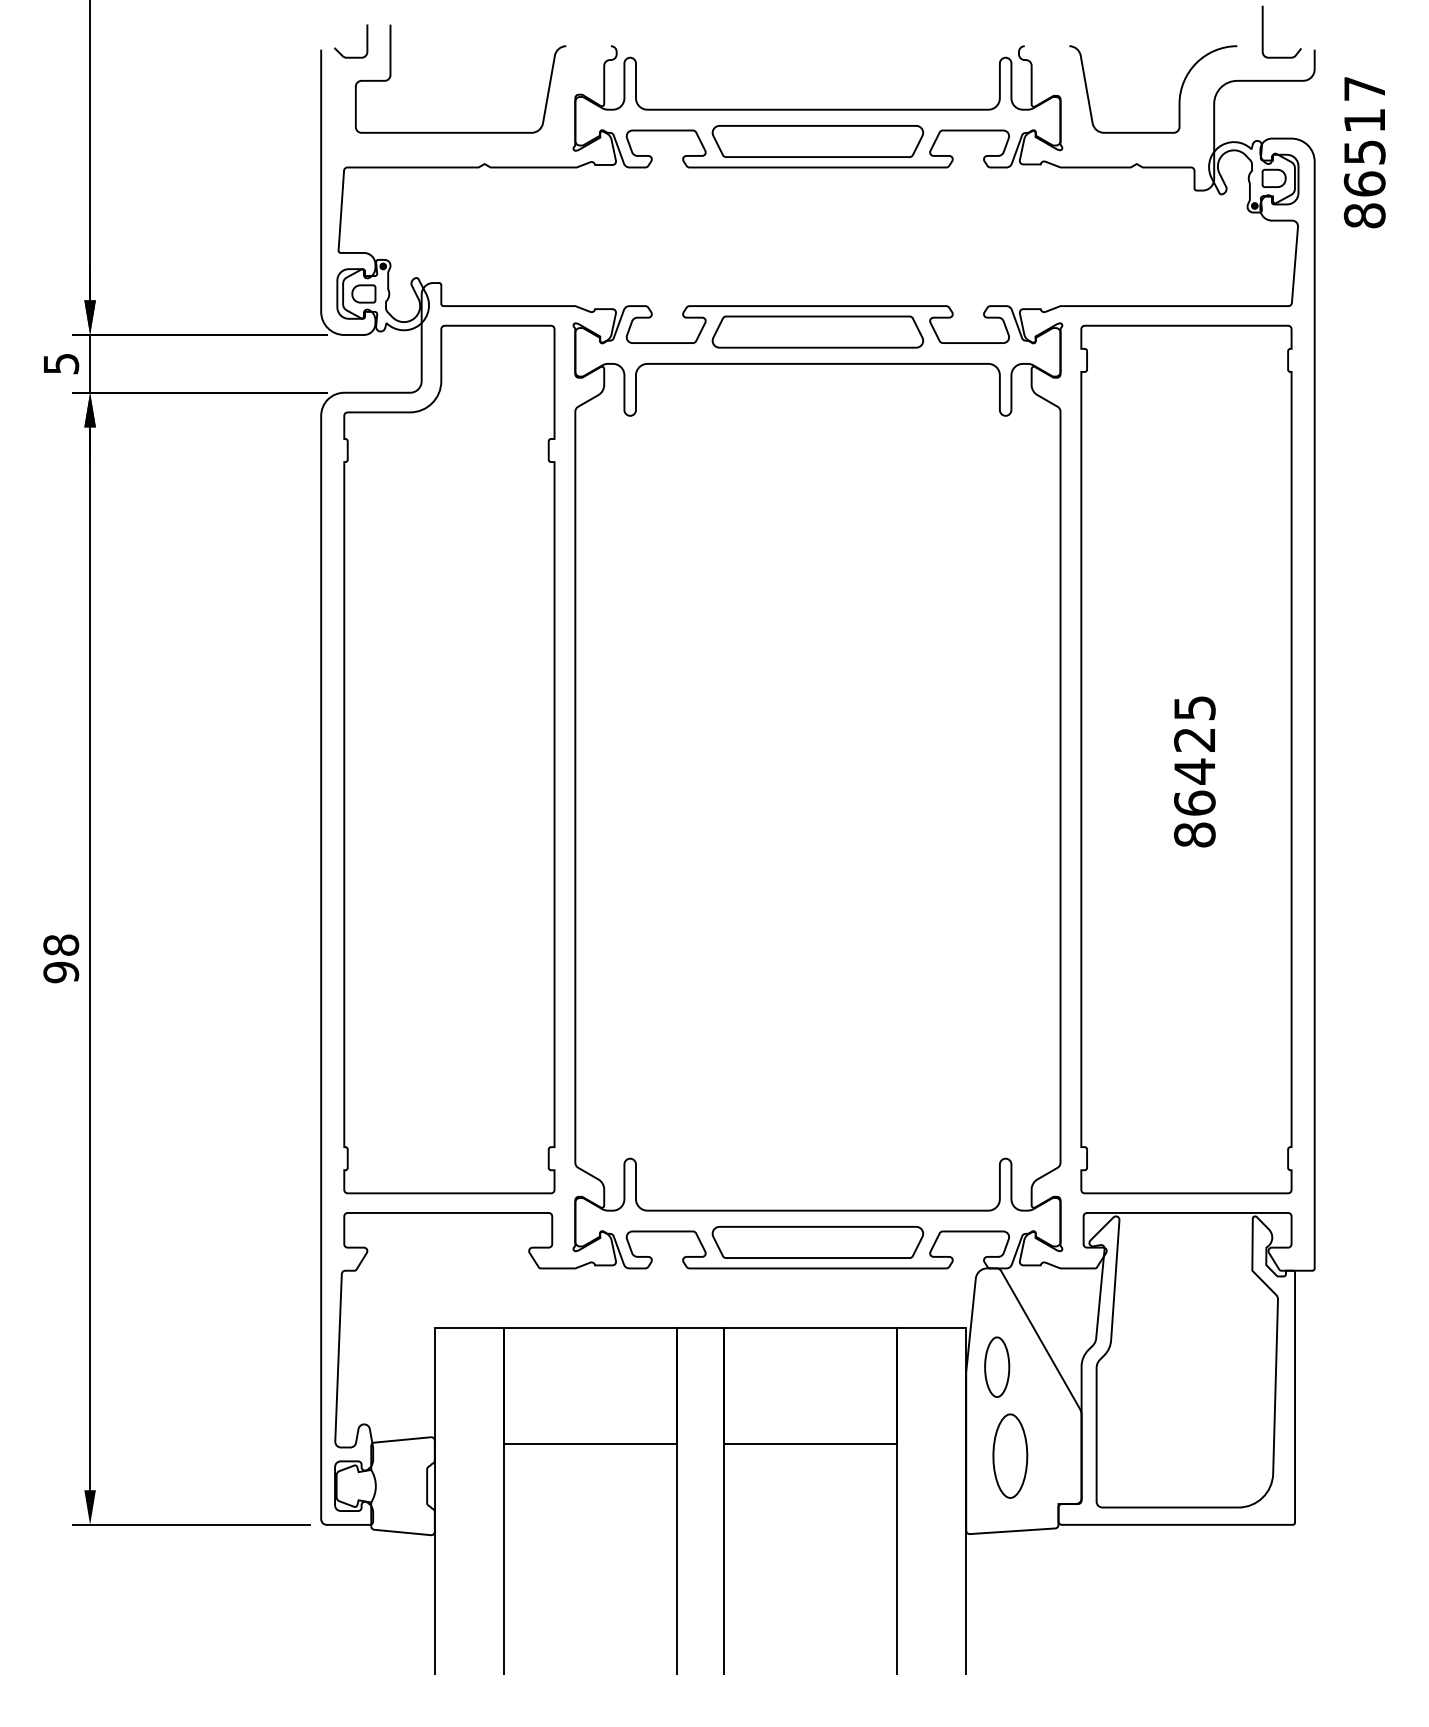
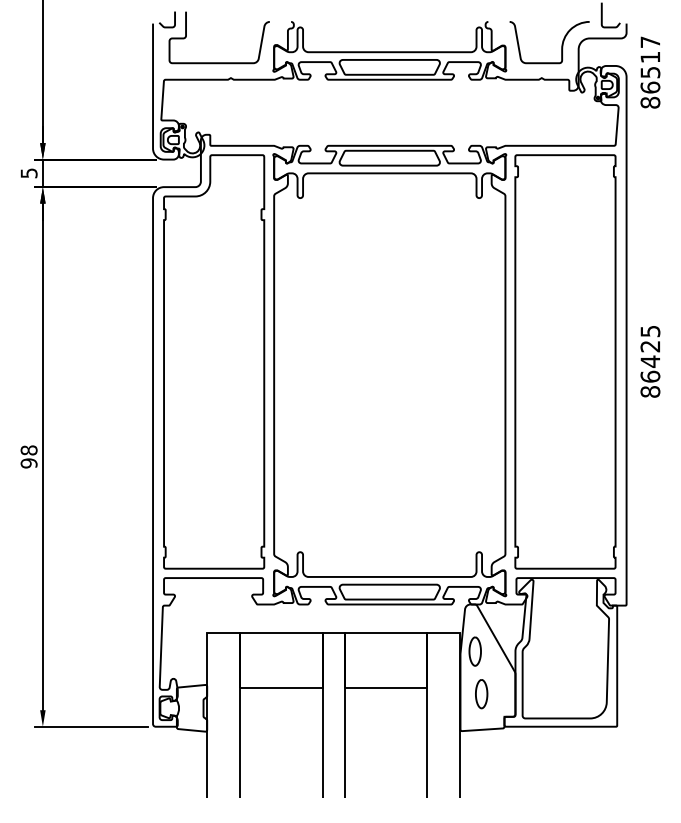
text: (1194, 771) -> (650, 361), moved
part: (1010, 1457) -> (481, 694), size x0.71

